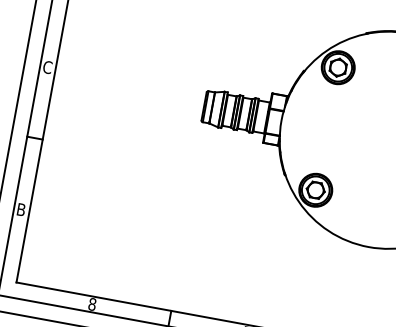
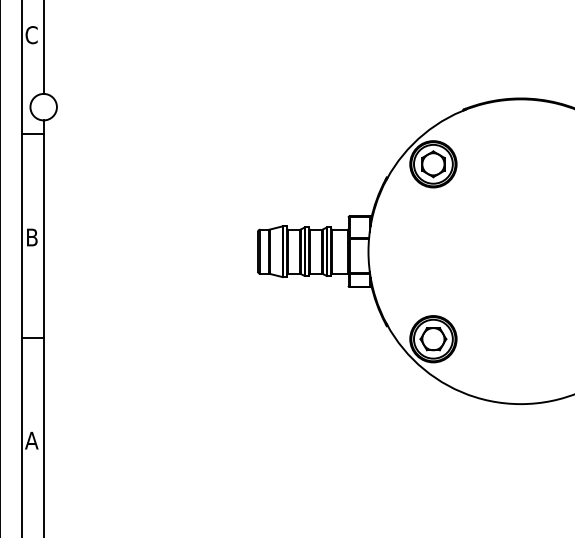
text: (47, 67) -> (32, 237), C -> B
text: (21, 209) -> (31, 440), B -> A

